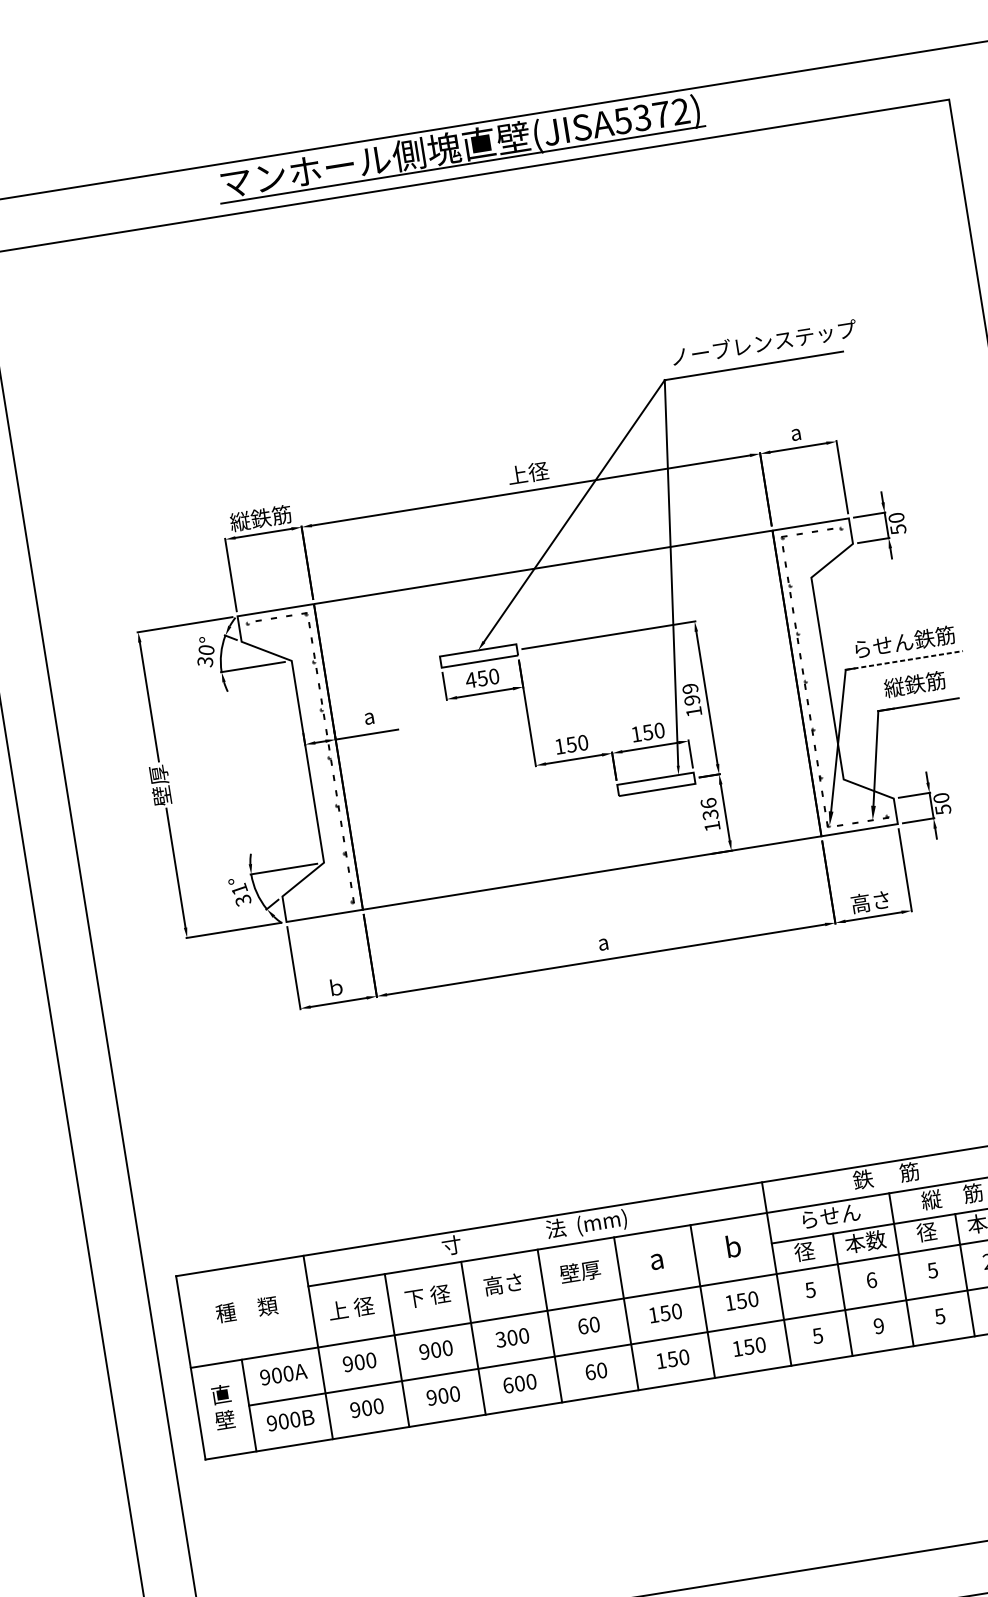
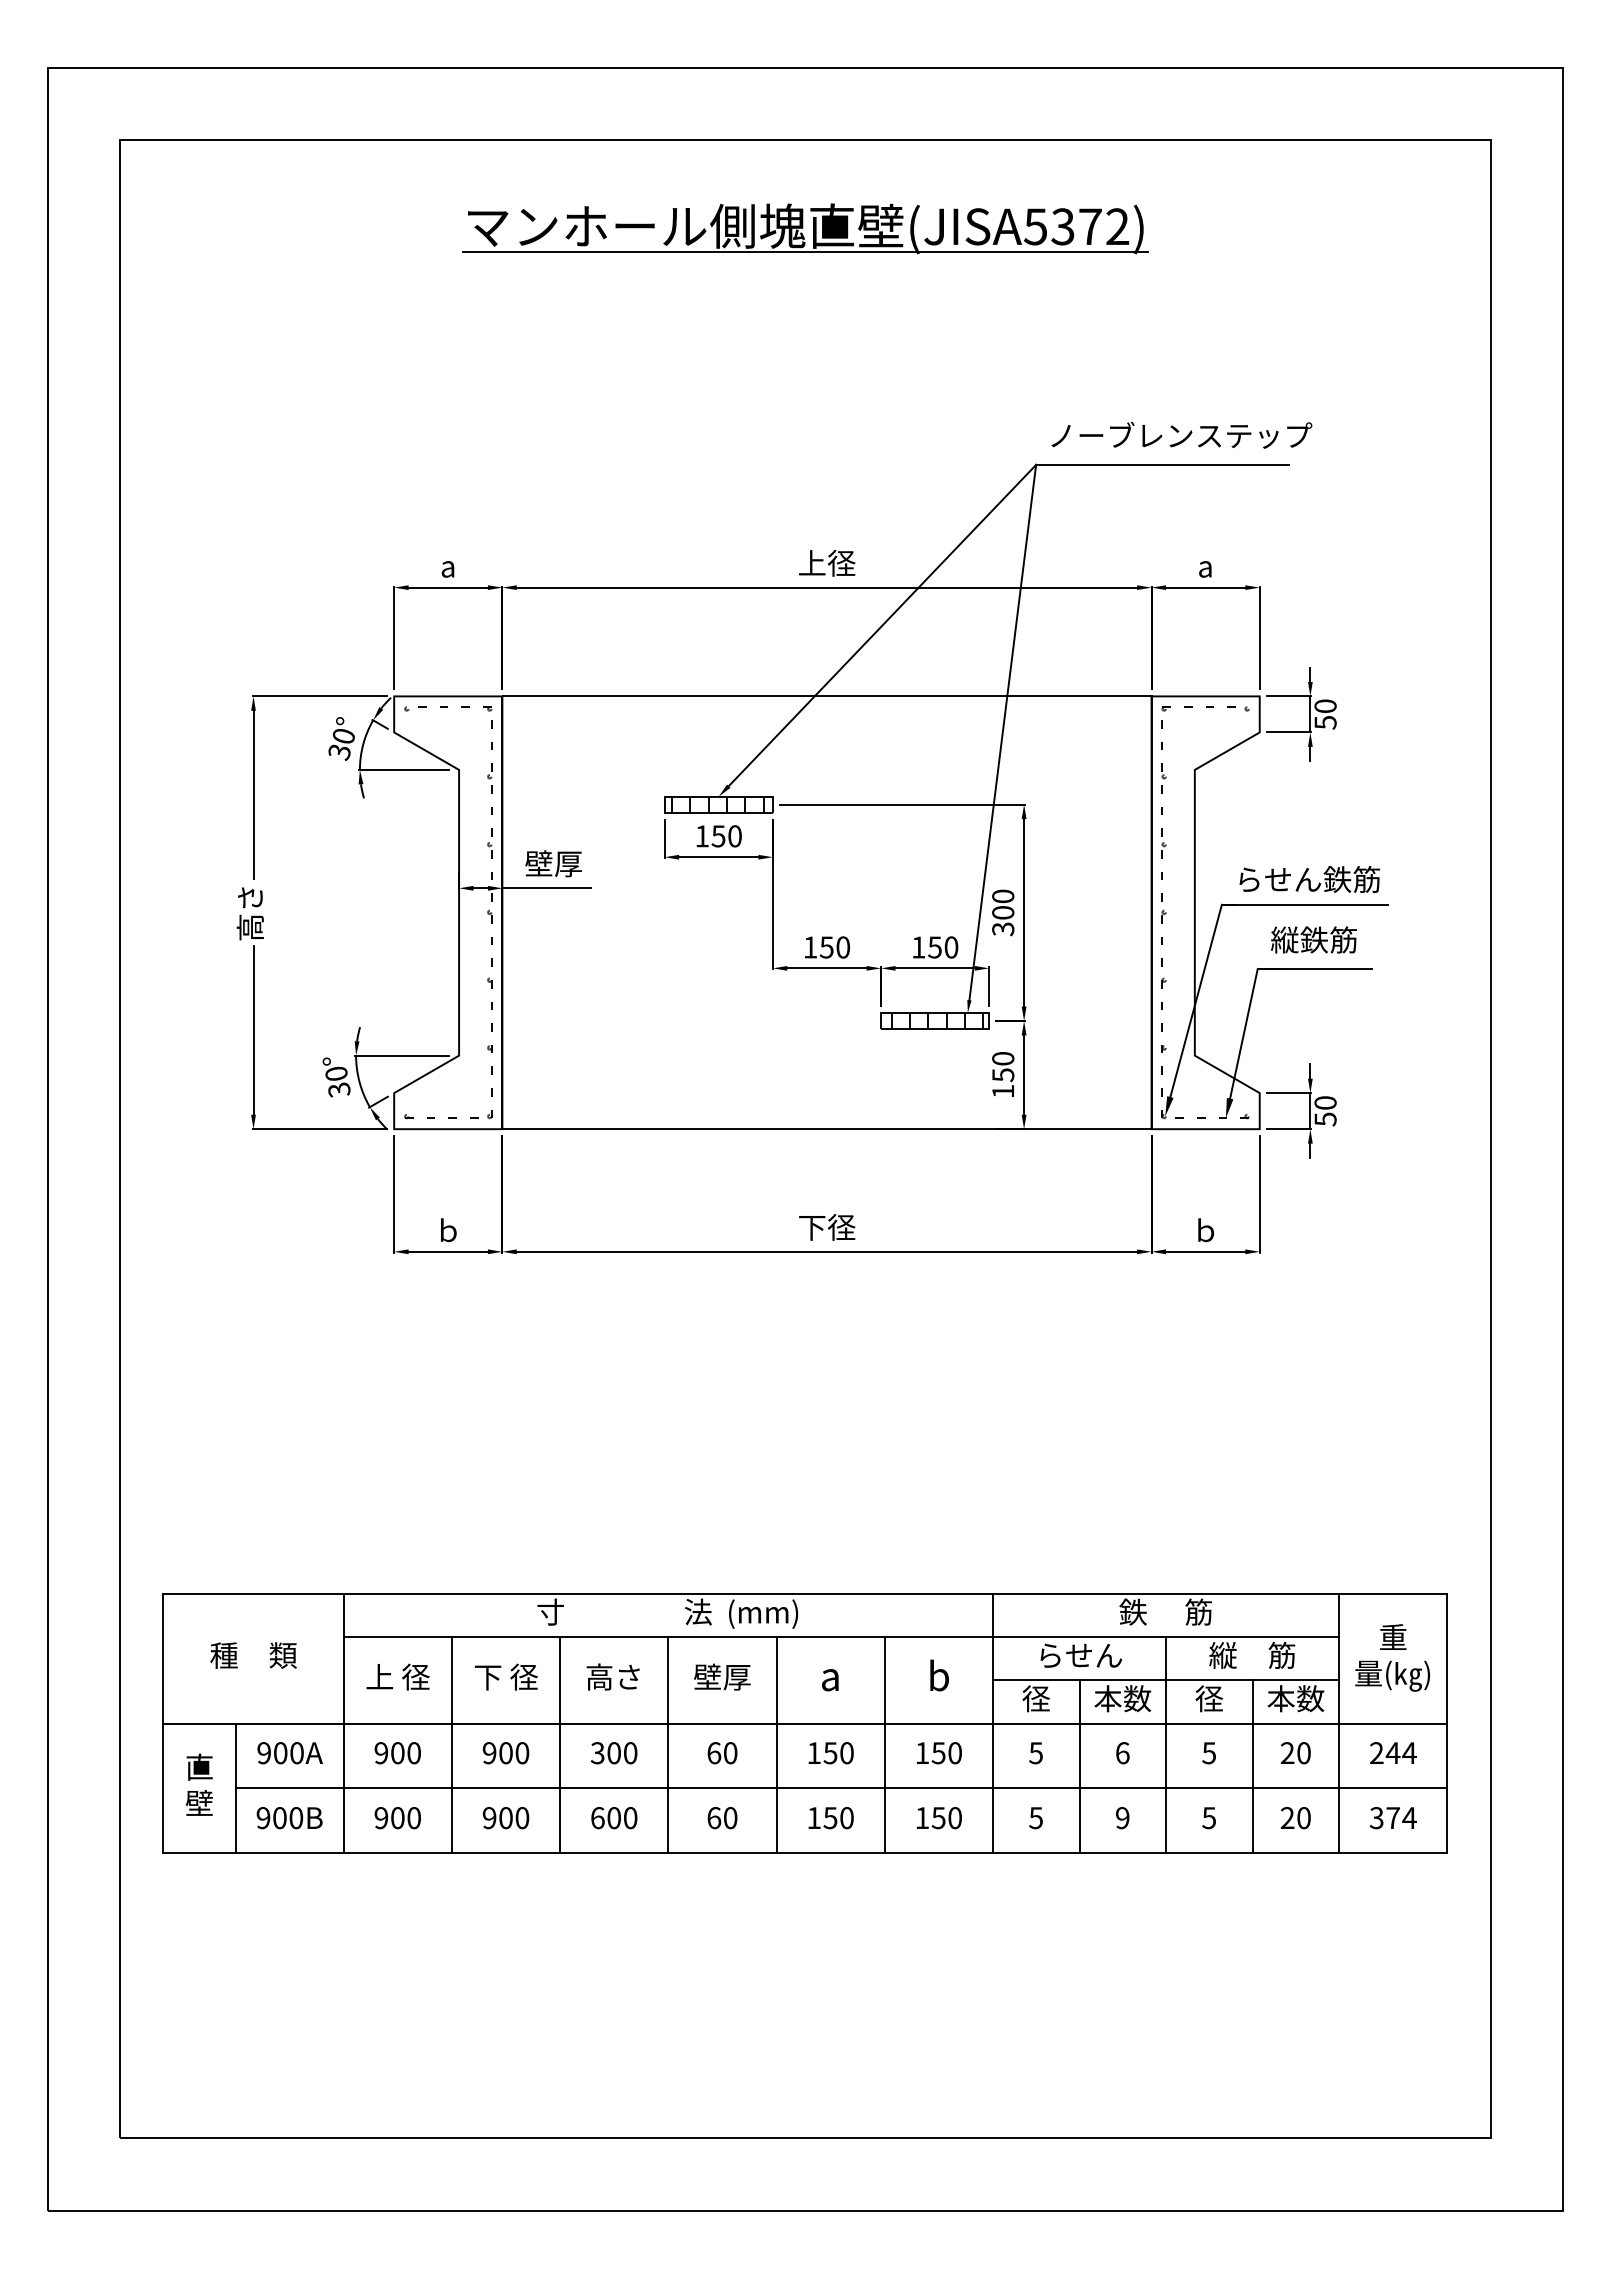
part: (460, 148) -> (805, 228), moved
text: (260, 517) -> (447, 565), 縦鉄筋 -> a
hatch: (478, 656) -> (717, 804), added
line: (904, 660) -> (1305, 904), dashed -> solid
text: (470, 680) -> (701, 836), 450 -> 150
text: (692, 700) -> (1003, 912), 199 -> 300
text: (369, 716) -> (553, 863), a -> 壁厚
hatch: (657, 783) -> (937, 1020), added
text: (159, 785) -> (249, 912), 壁厚 -> 高さ
text: (709, 808) -> (1003, 1066), 136 -> 150
text: (239, 889) -> (336, 1073), 31° -> 30°
text: (870, 901) -> (1204, 1230), 高さ -> ｂ
part: (313, 909) -> (434, 1117), added
text: (603, 942) -> (827, 1227), a -> 下径

